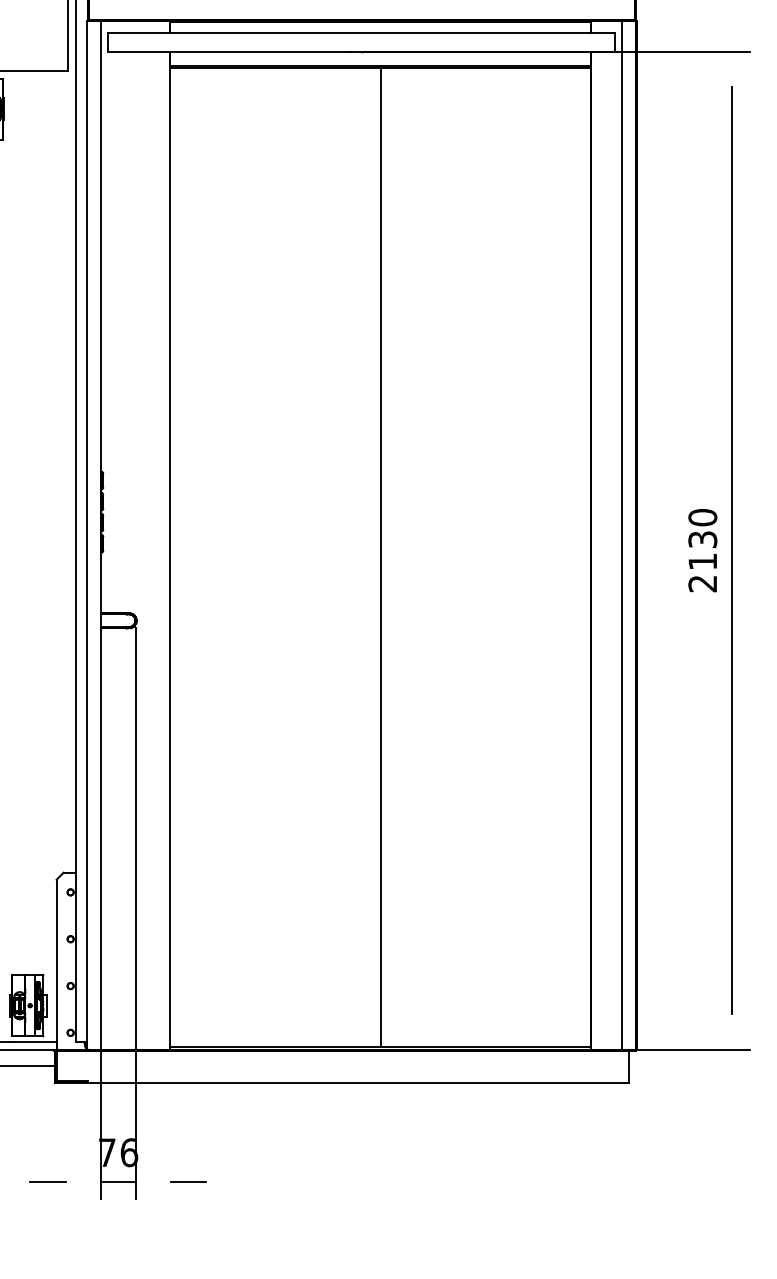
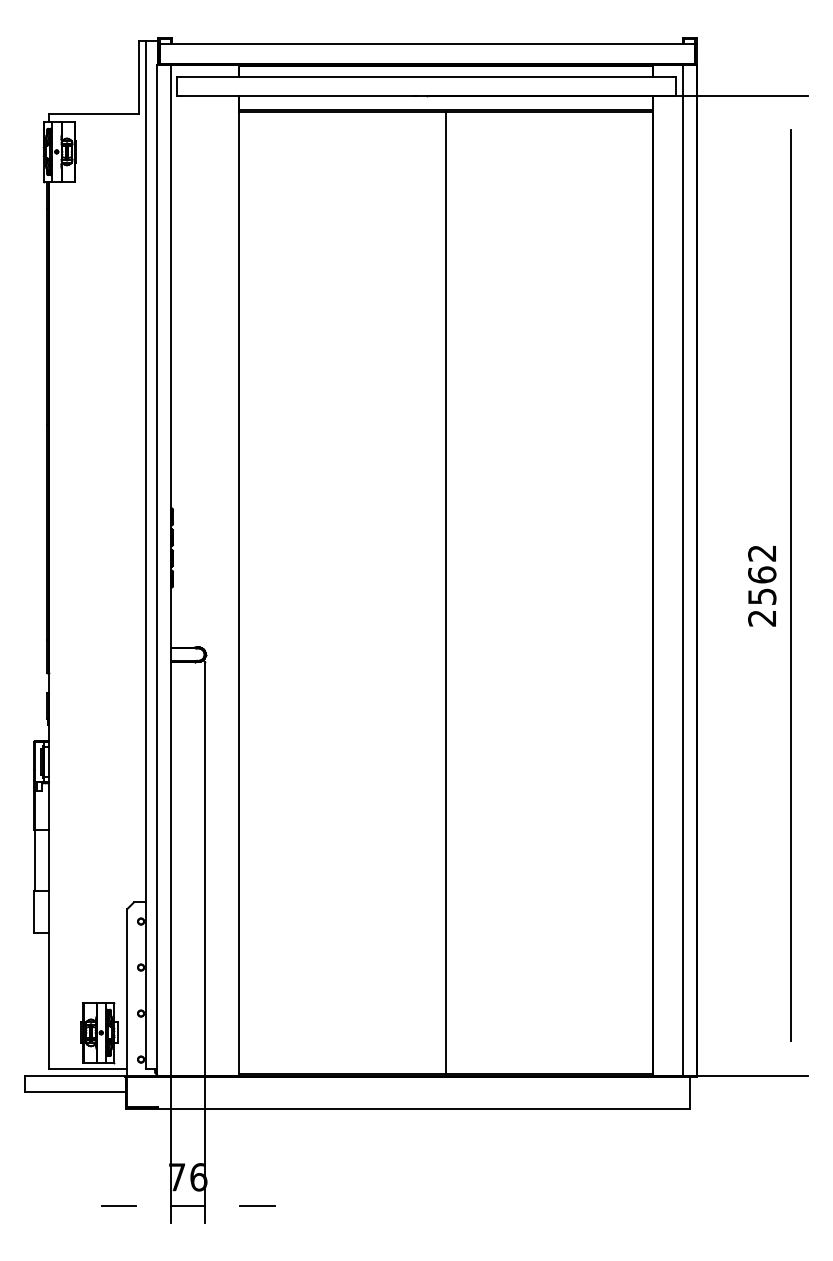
text: (703, 539) -> (762, 574), 2130 -> 2562

